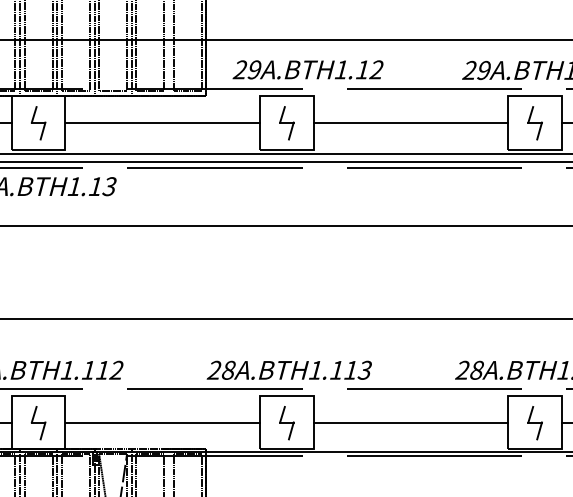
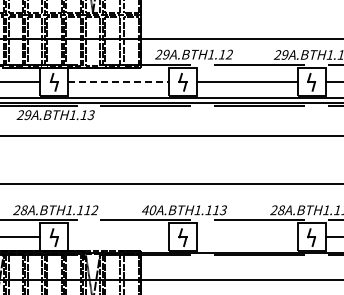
line: (164, 123) -> (119, 82), solid -> dashed
text: (220, 370) -> (148, 210), 28 -> 40
line: (162, 422) -> (118, 237), removed
line: (409, 422) -> (246, 237), removed

